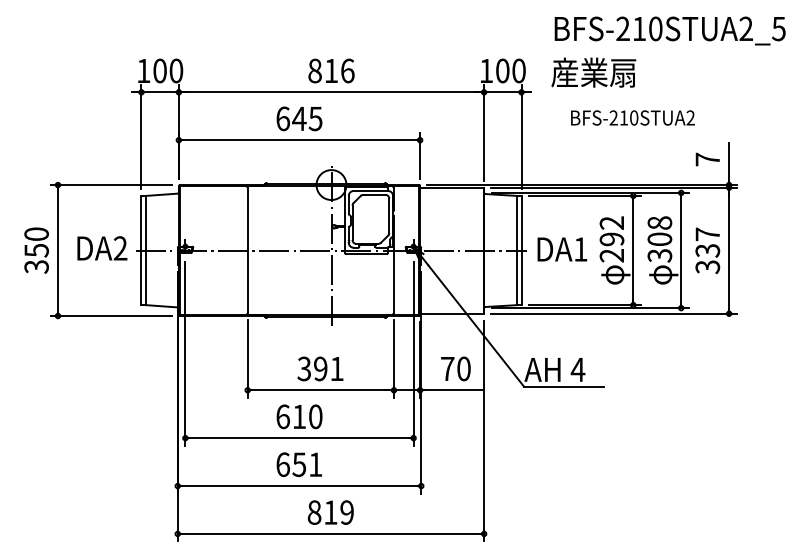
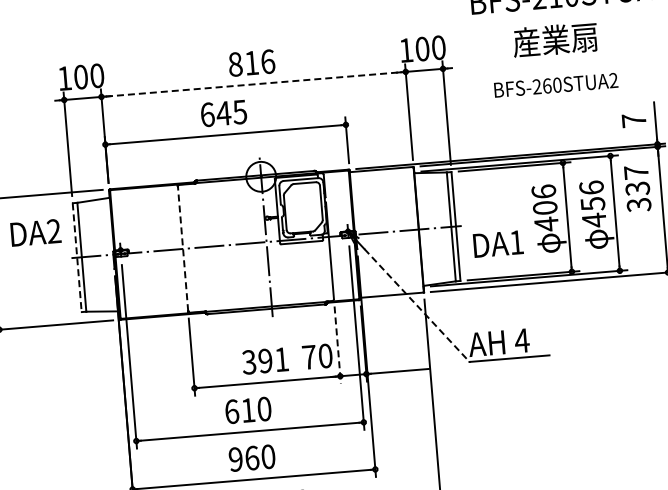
text: (593, 72) -> (554, 39), moved
line: (332, 92) -> (254, 84), solid -> dashed
text: (624, 117) -> (547, 85), BFS-210STUA2 -> BFS-260STUA2
text: (611, 239) -> (544, 208), 292 -> 406
text: (659, 239) -> (592, 204), 308 -> 456
text: (102, 248) -> (36, 232), moved
text: (562, 249) -> (498, 244), moved
line: (247, 250) -> (182, 248), solid -> dashed
text: (707, 250) -> (637, 188), moved
line: (141, 251) -> (77, 258), solid -> dashed
line: (476, 326) -> (417, 305), solid -> dashed
line: (393, 359) -> (337, 345), solid -> dashed
text: (455, 368) -> (317, 356), moved
text: (299, 464) -> (252, 457), 651 -> 960

